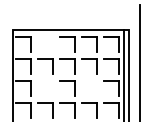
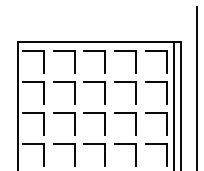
part: (45, 36) -> (64, 51), added
part: (45, 80) -> (64, 113), added
part: (89, 80) -> (125, 113), added

